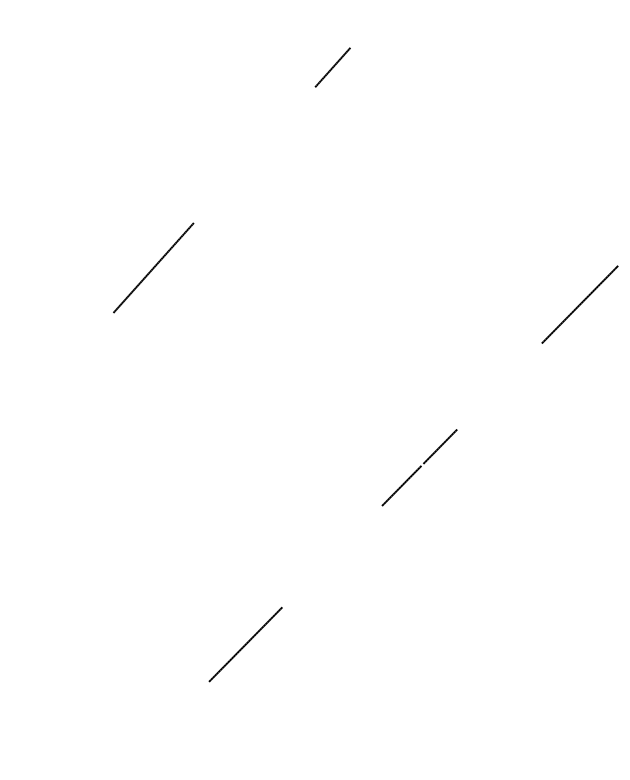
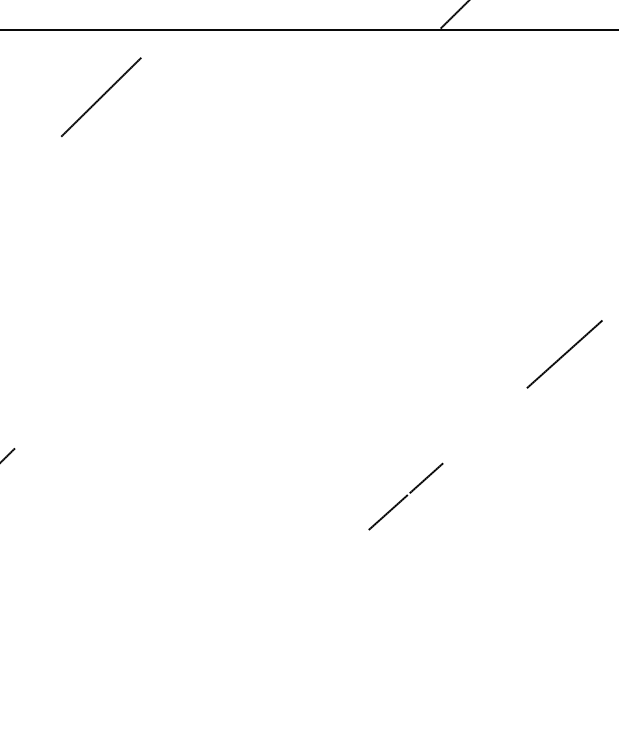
line: (332, 66) -> (348, 118), removed
line: (153, 267) -> (101, 96), moved
line: (245, 644) -> (233, 650), removed

